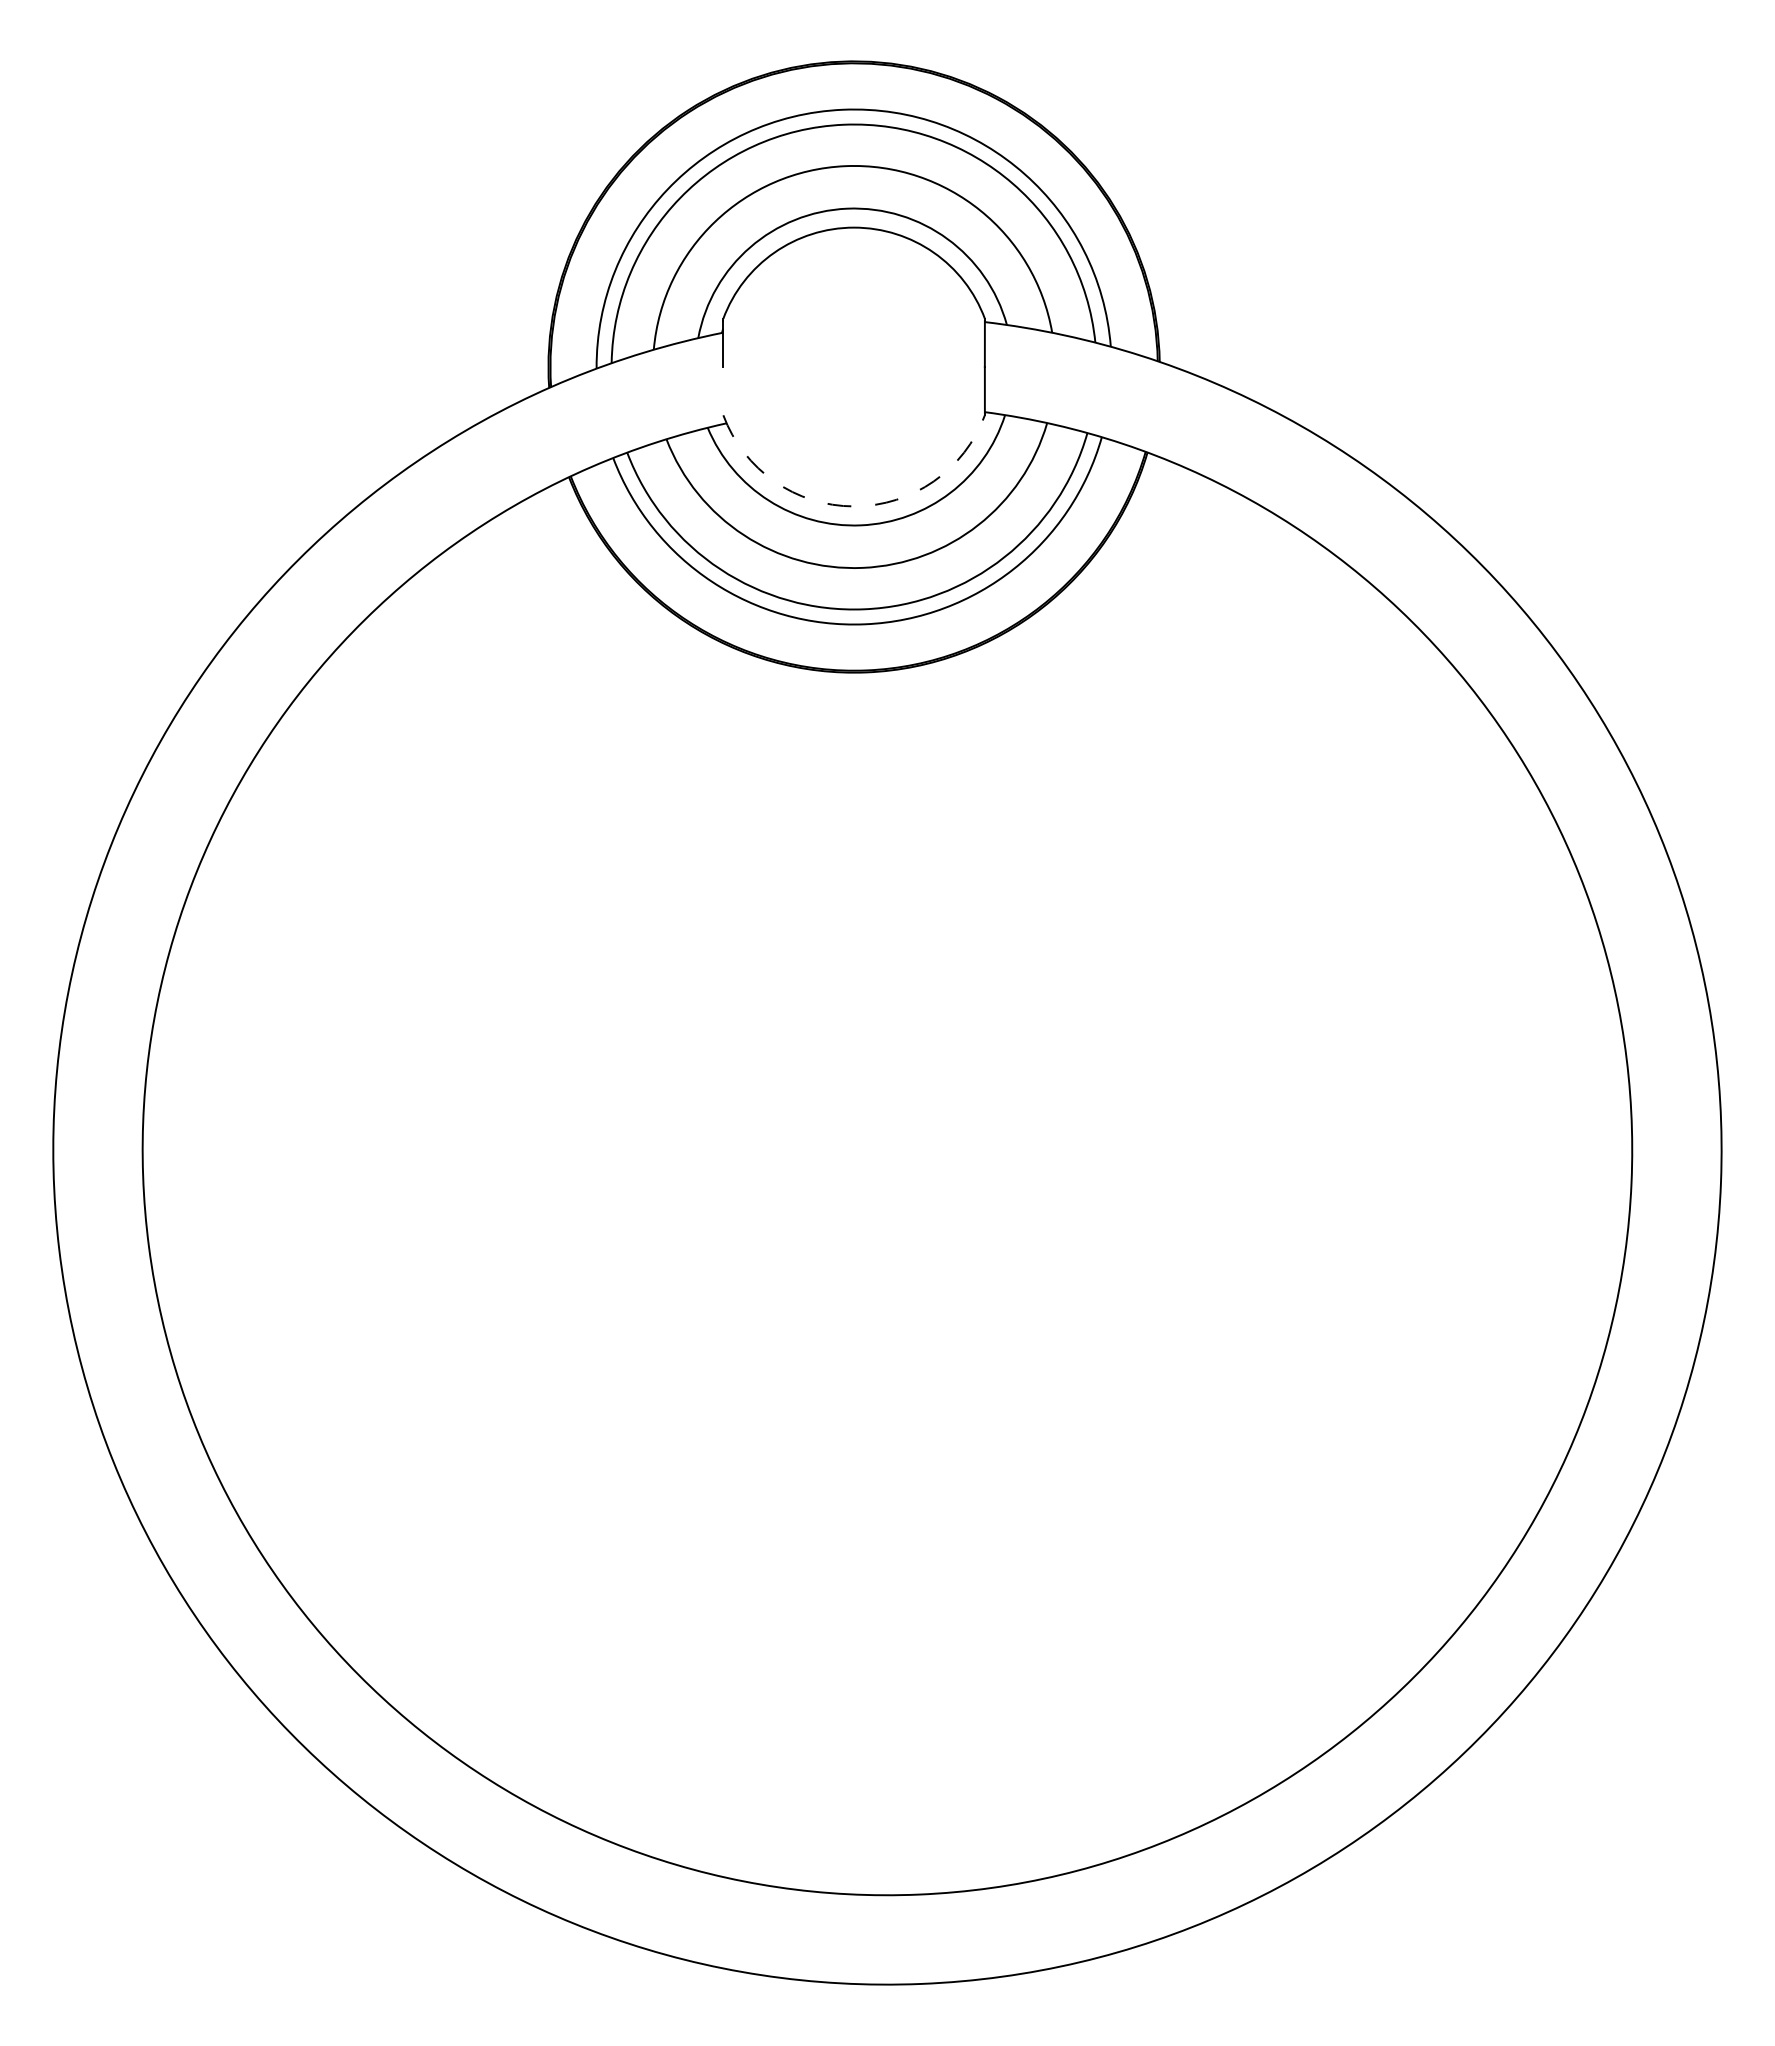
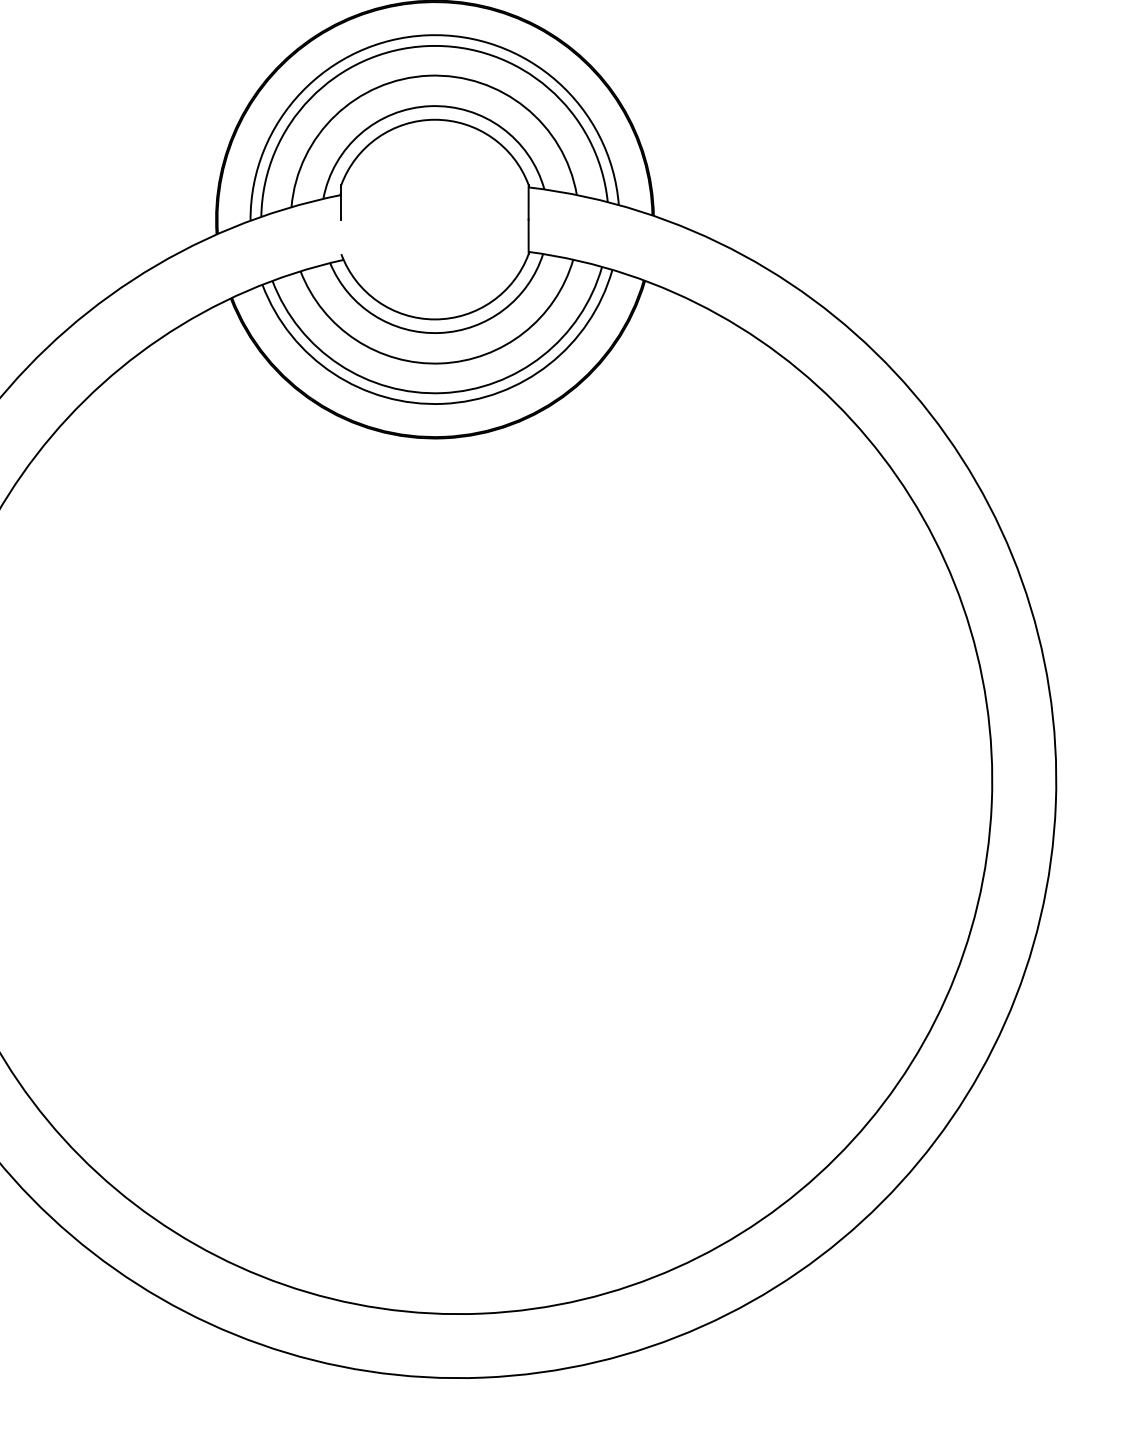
arc: (854, 506) -> (435, 319), dashed -> solid

